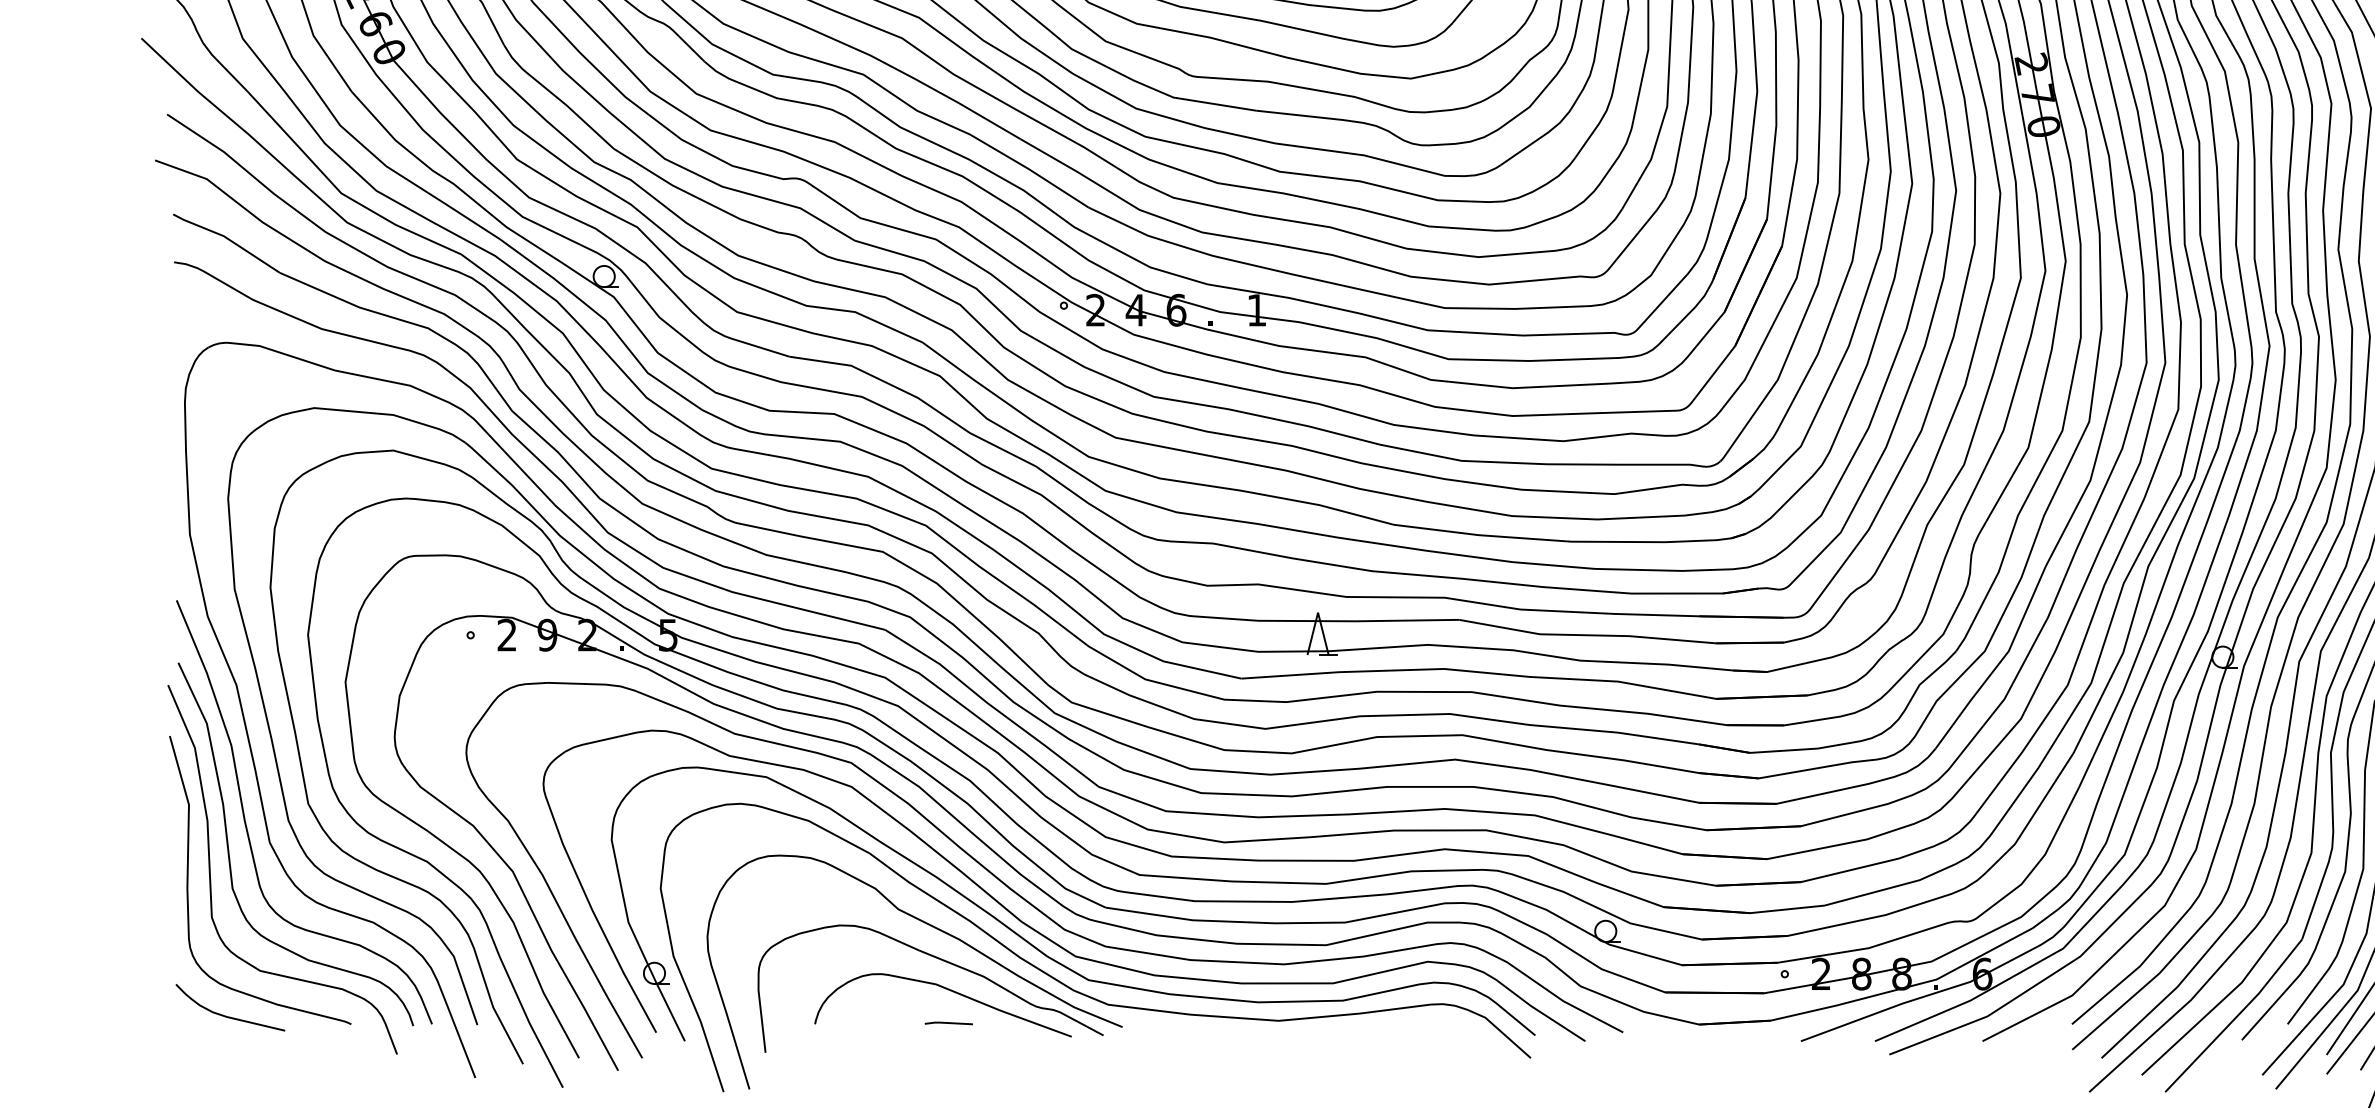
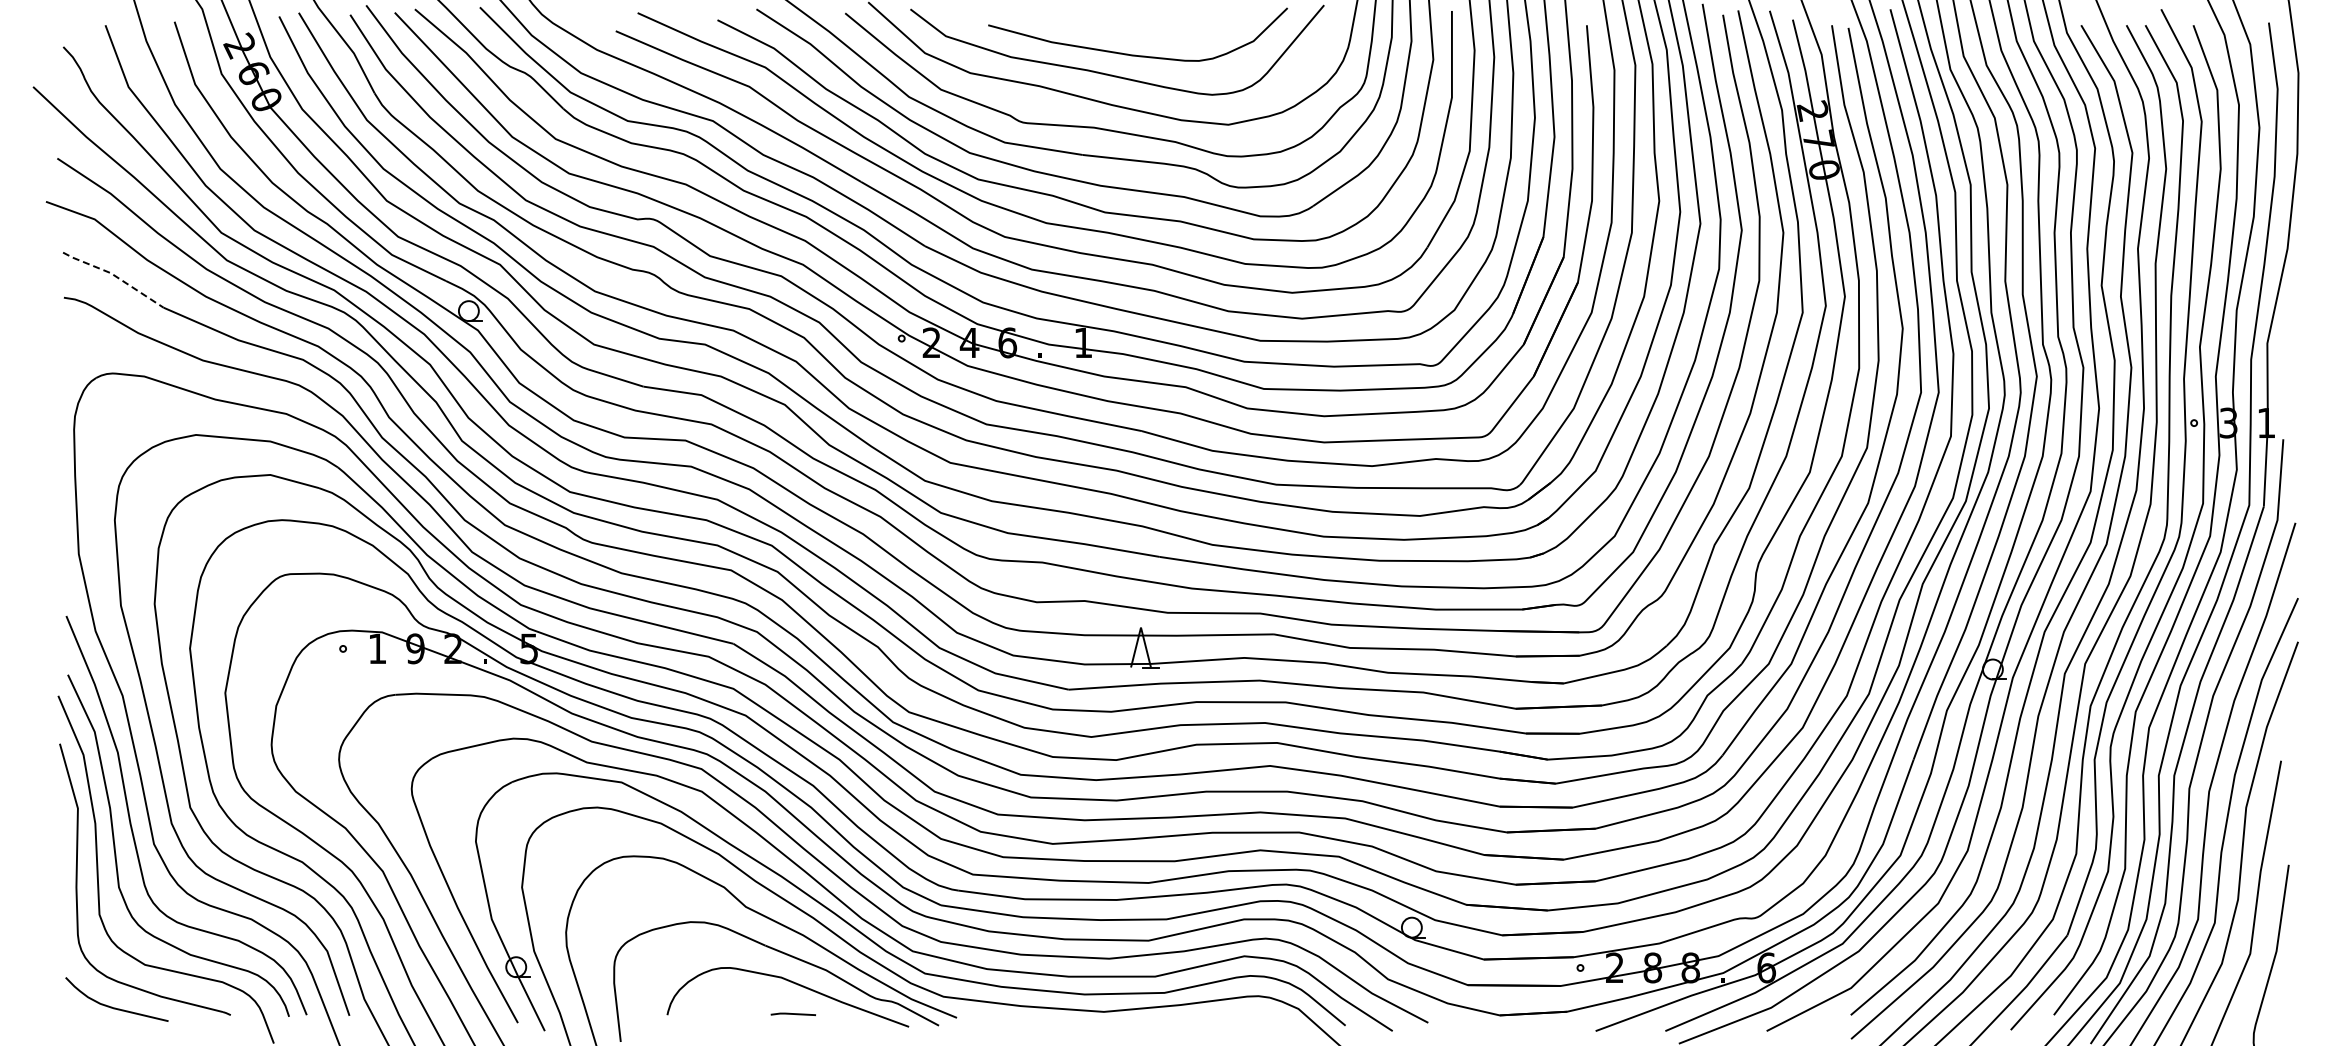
line: (227, 238) -> (114, 275), solid -> dashed
text: (506, 634) -> (376, 648), 2 -> 1

